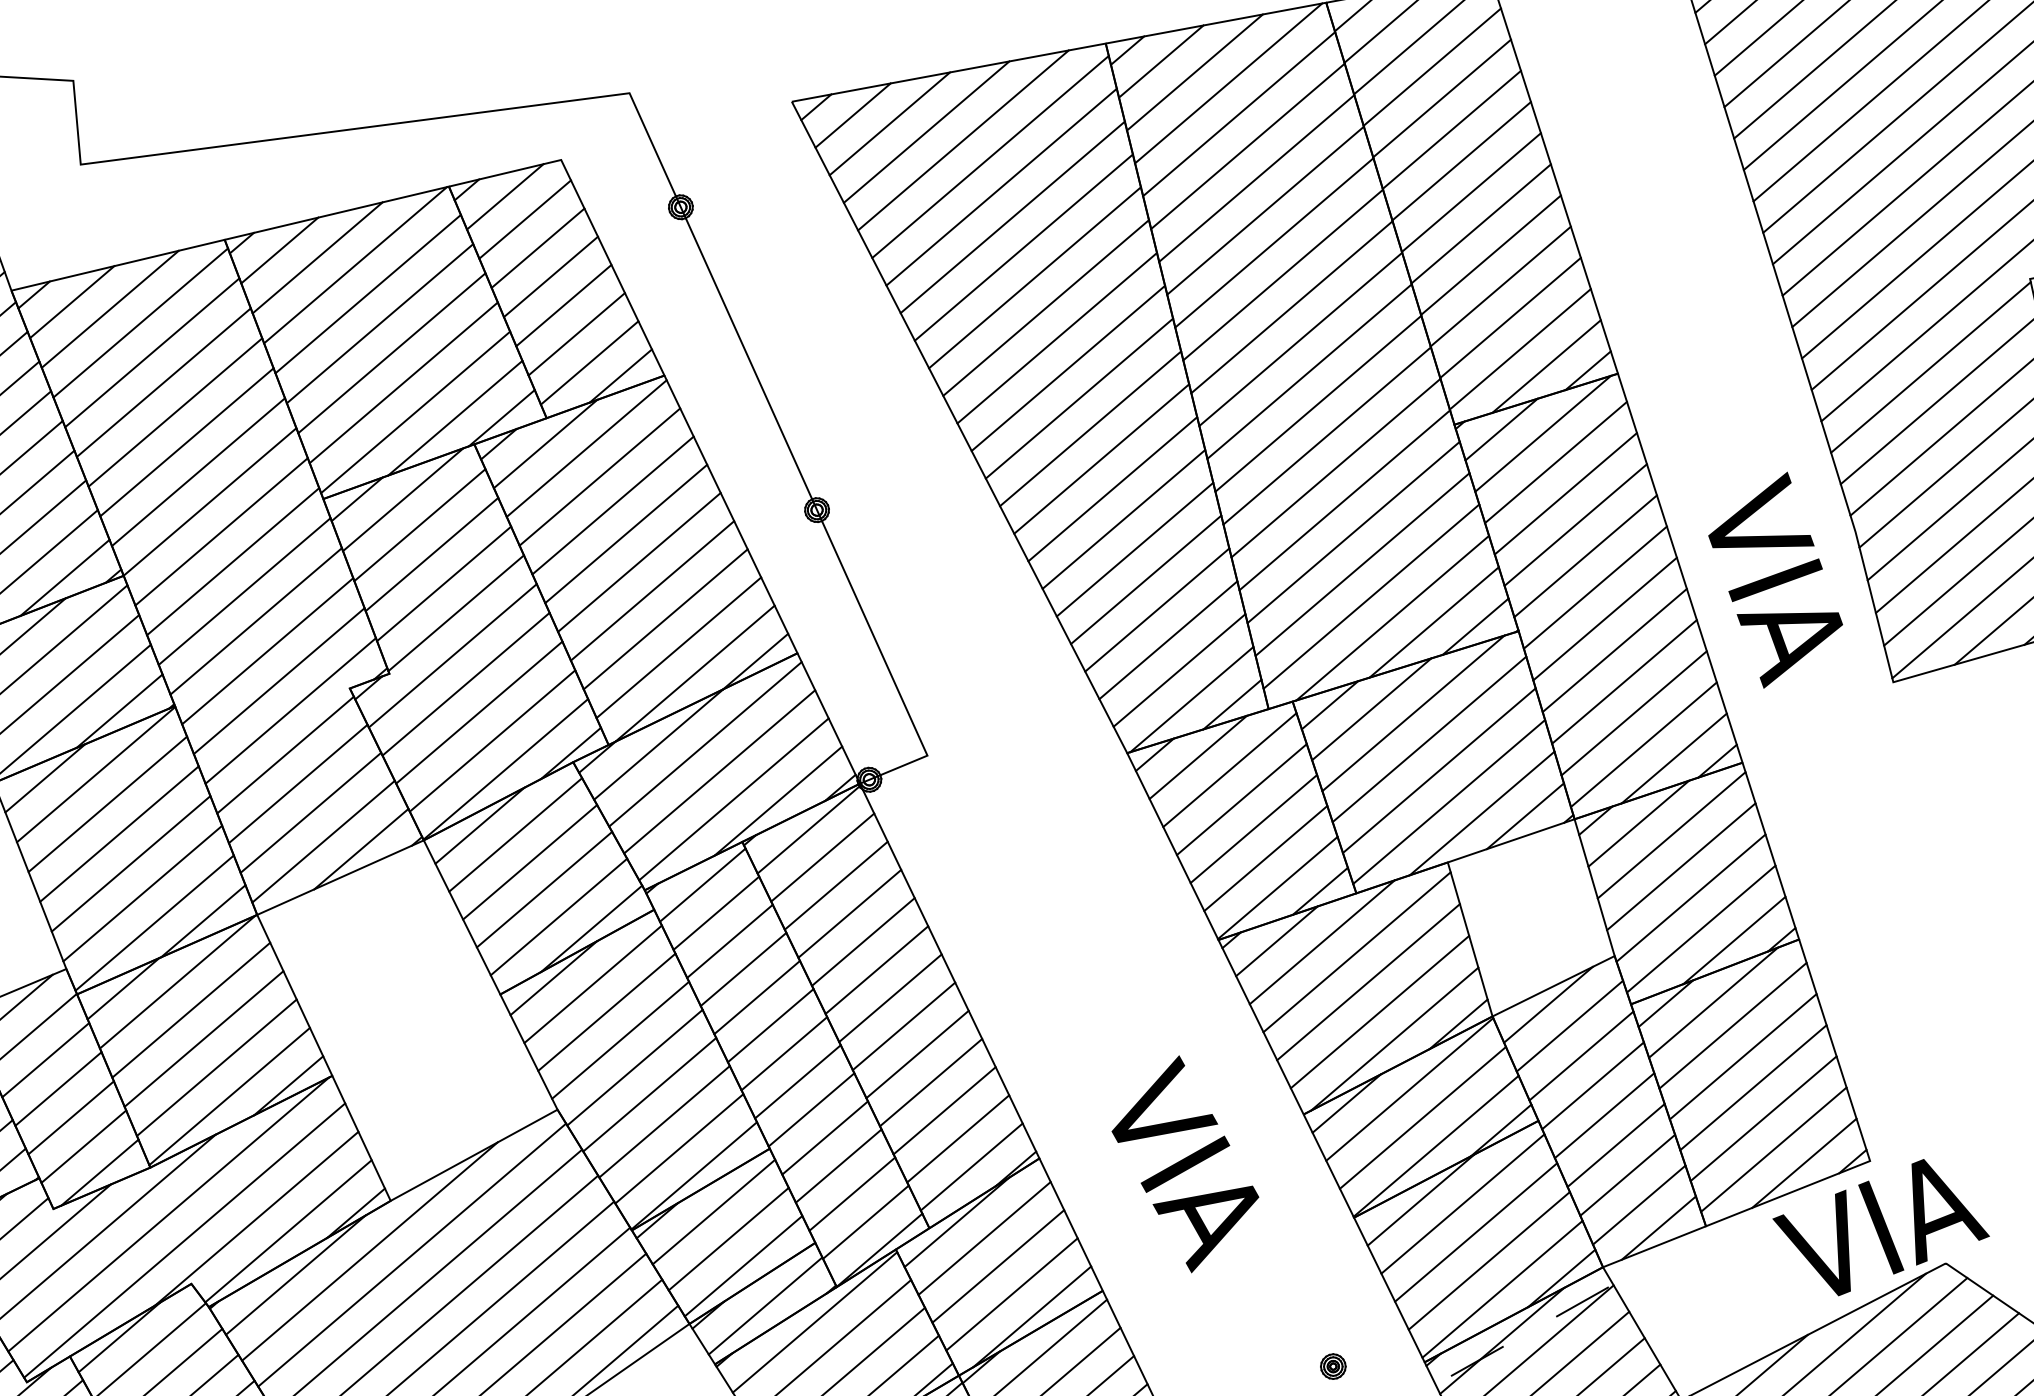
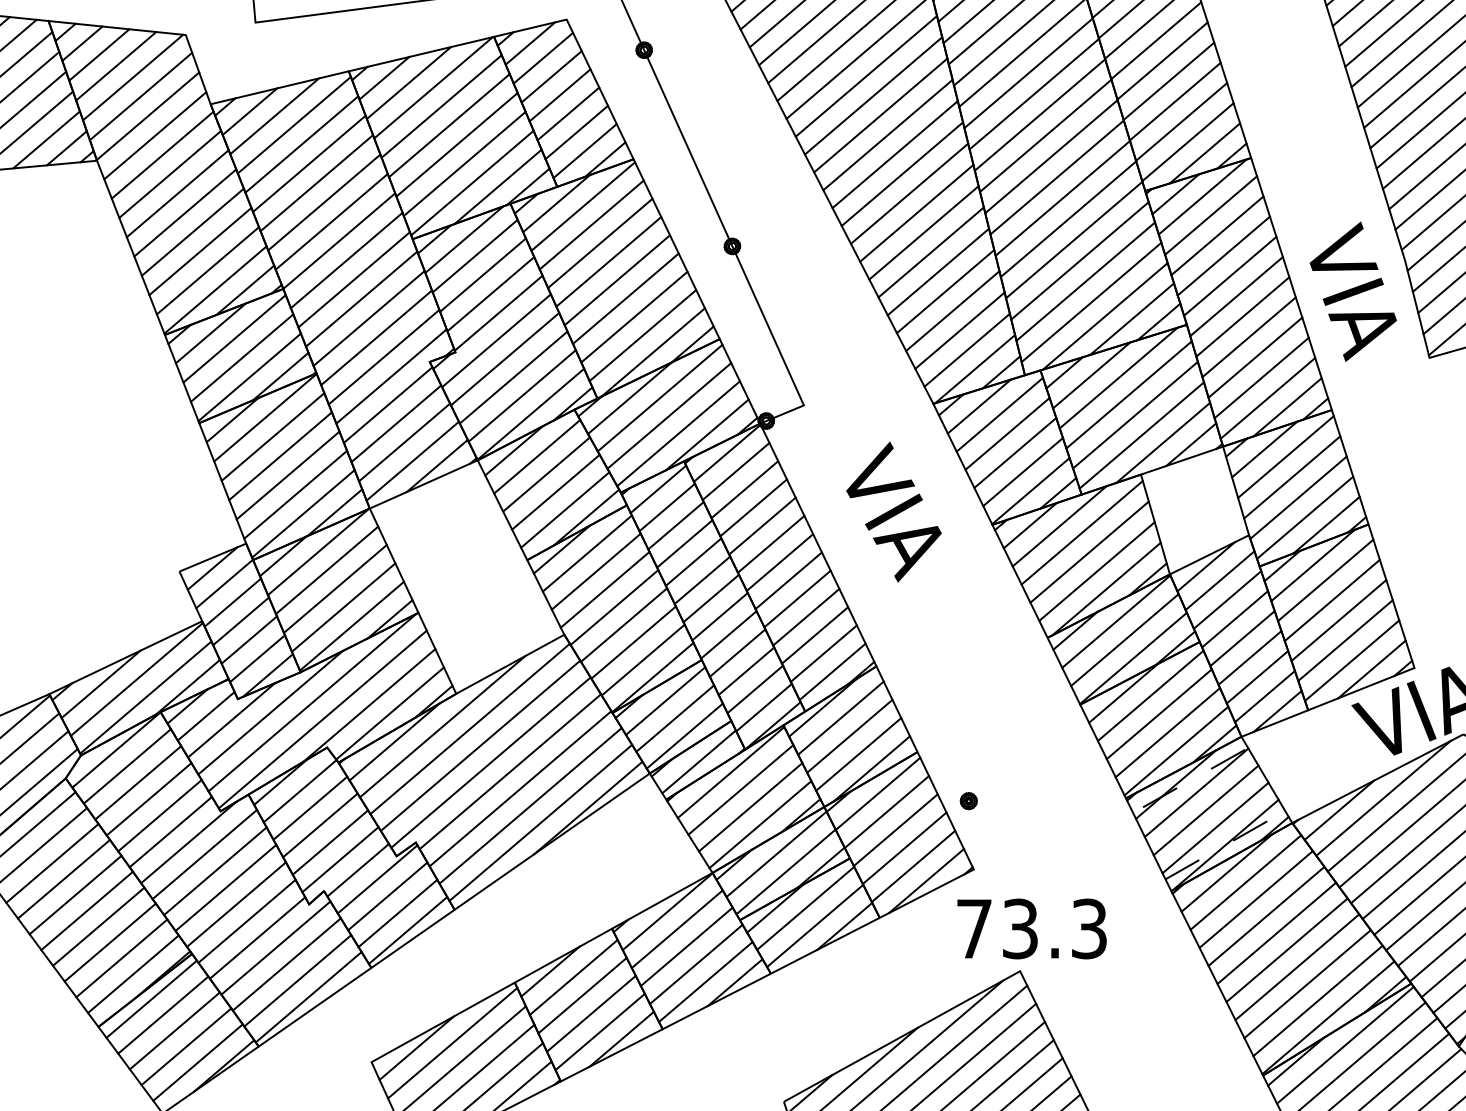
text: (1184, 1163) -> (893, 511), moved
part: (1332, 1367) -> (968, 801), moved

